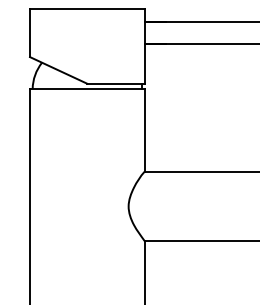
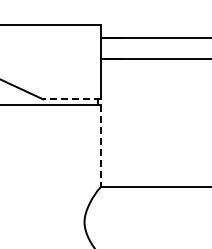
line: (115, 83) -> (71, 99), solid -> dashed
line: (144, 130) -> (100, 146), solid -> dashed

